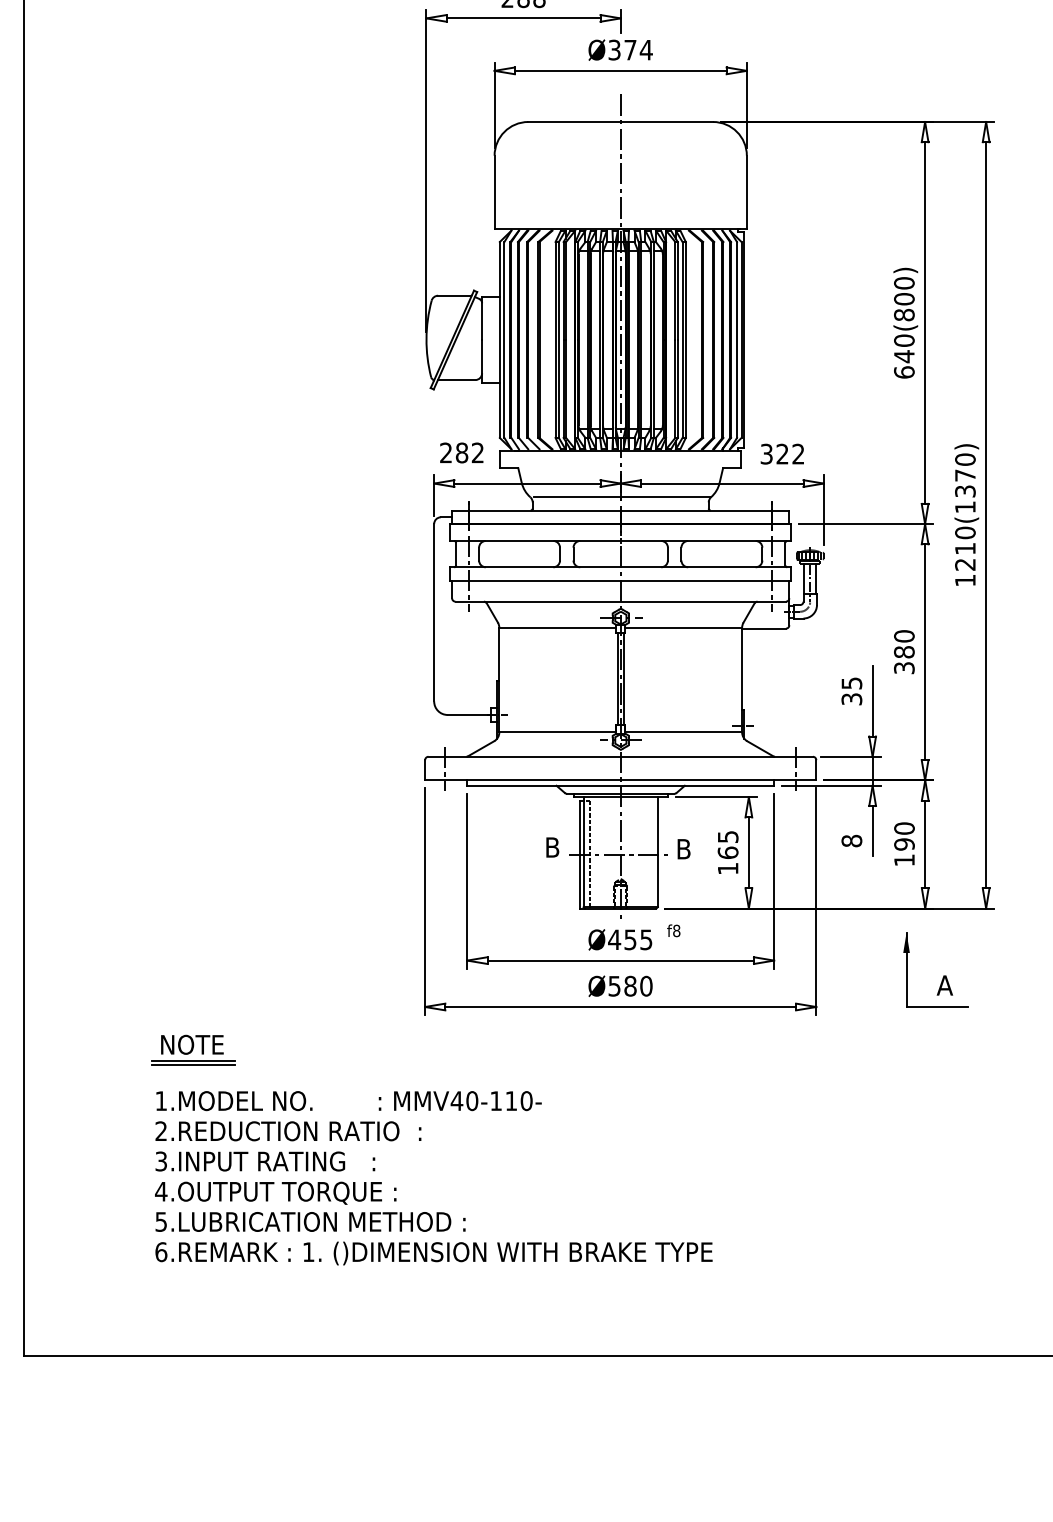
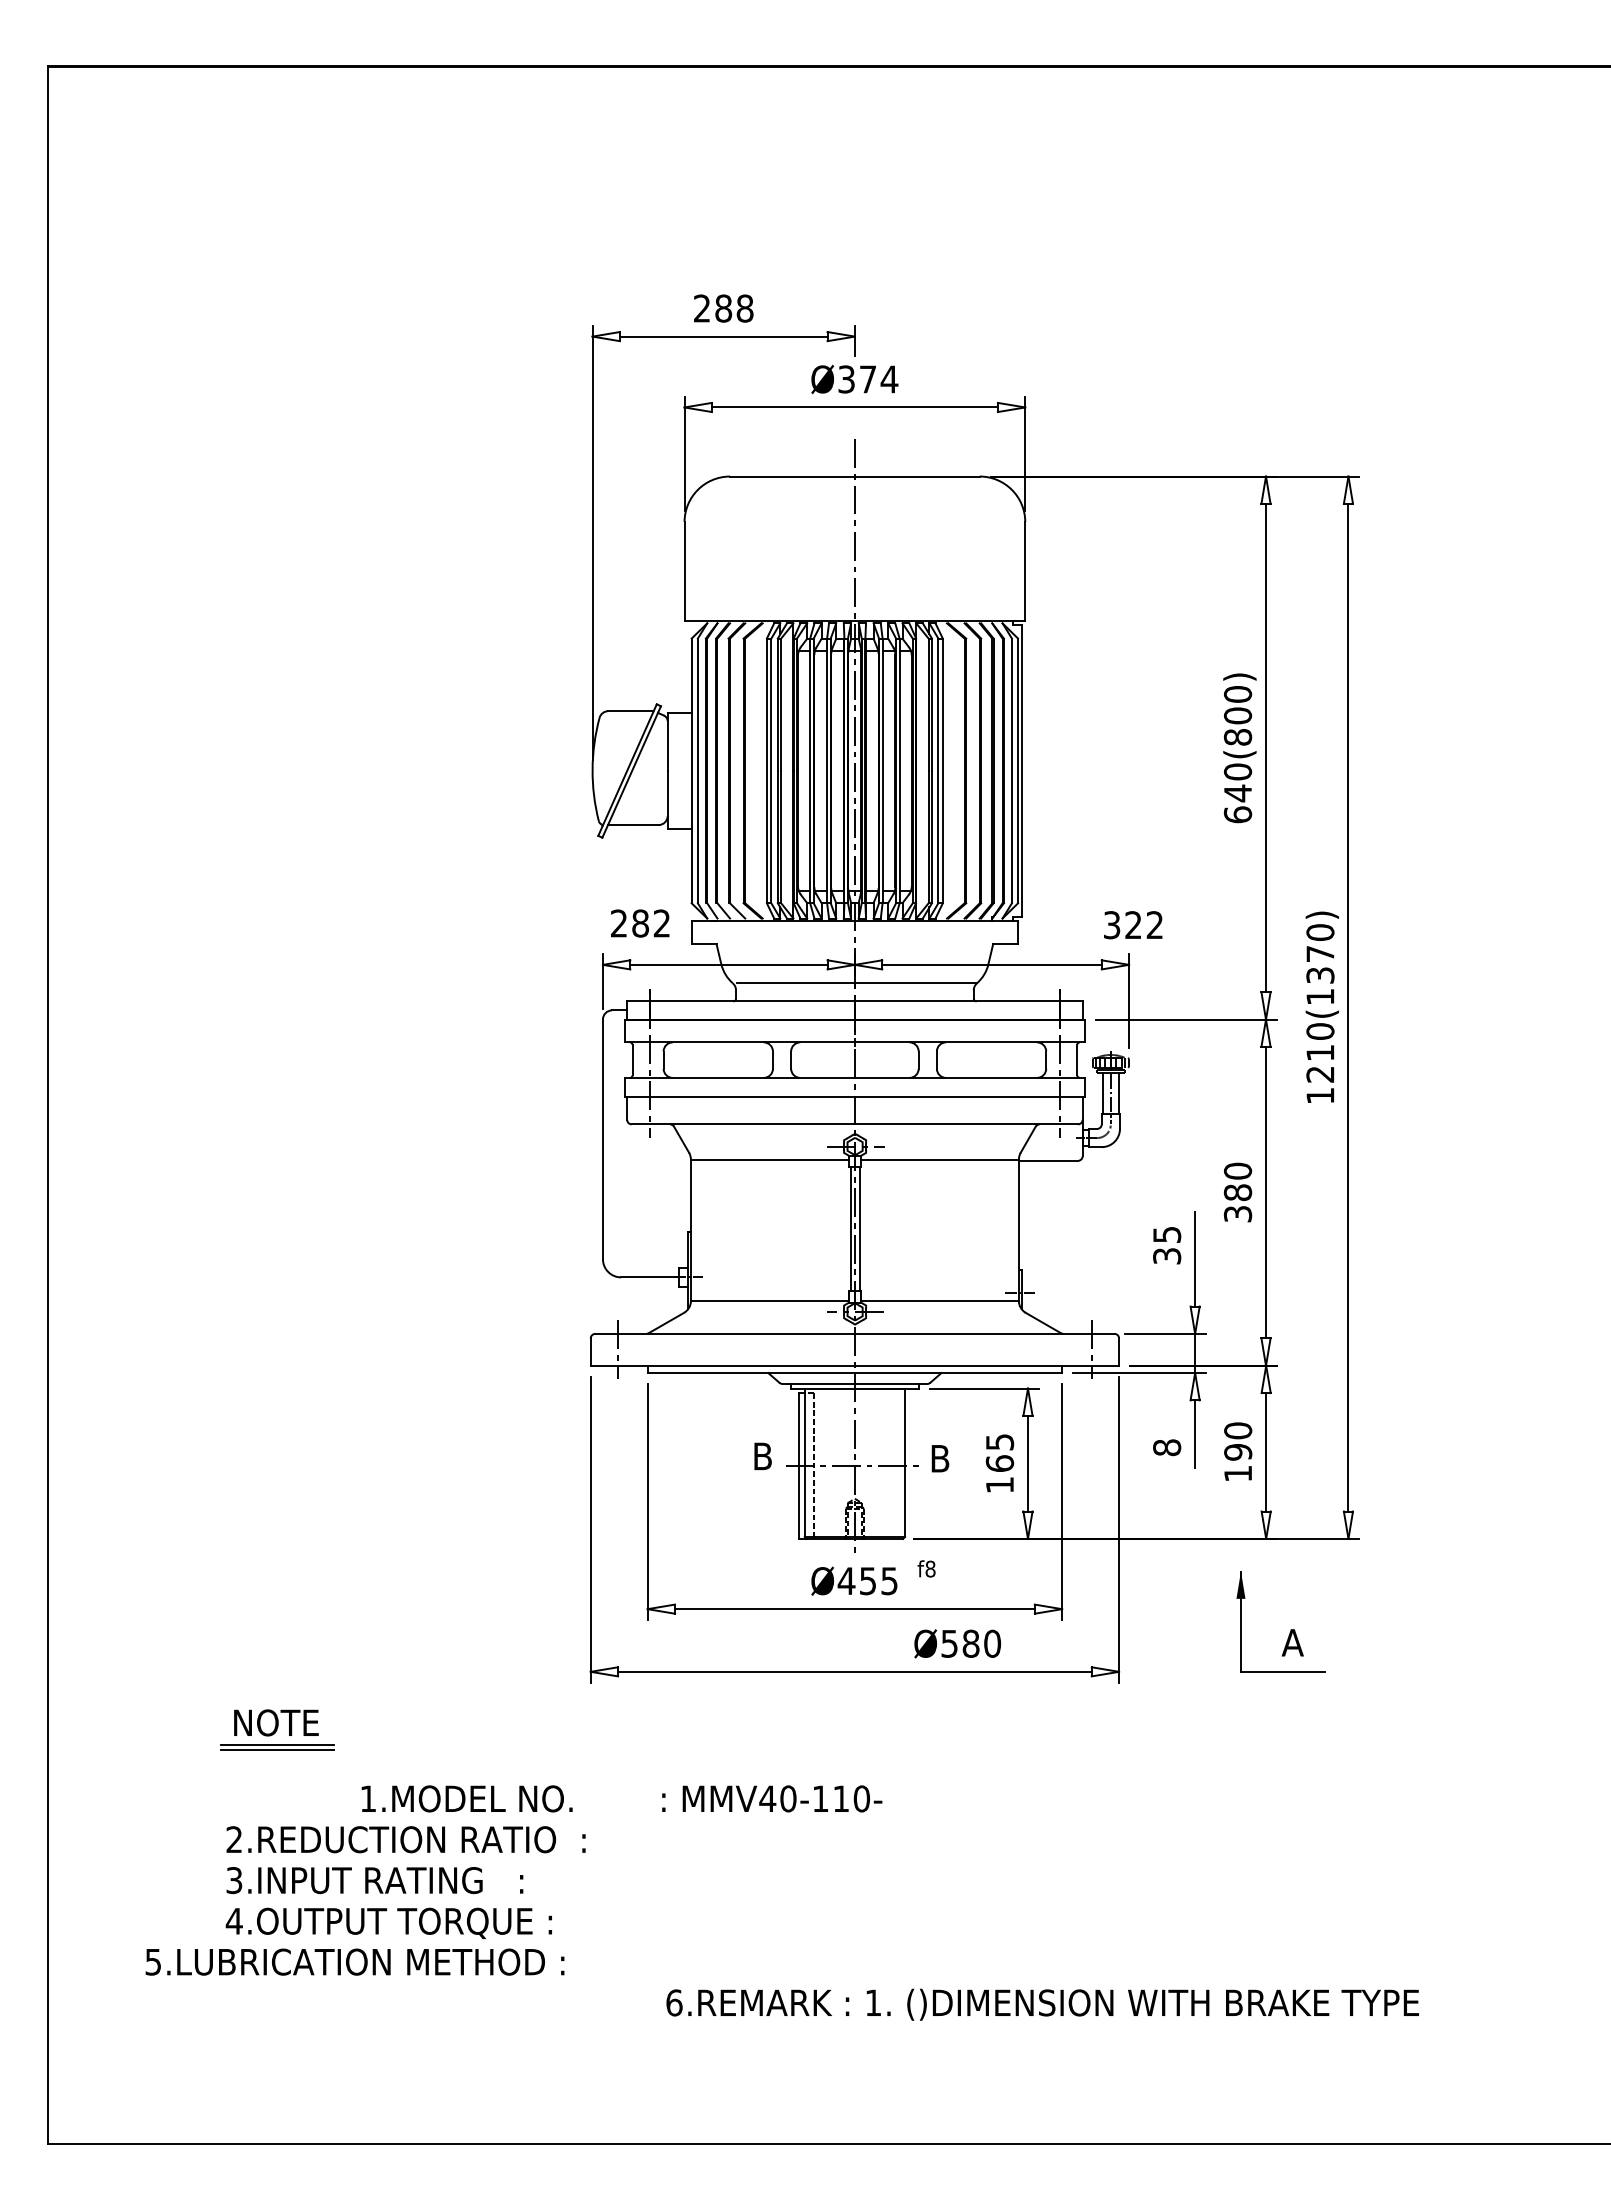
text: (782, 454) -> (1133, 925), moved
text: (620, 986) -> (957, 1643), moved
text: (348, 1100) -> (621, 1798), moved
text: (310, 1221) -> (354, 1961), moved
text: (433, 1253) -> (1042, 2004), moved

